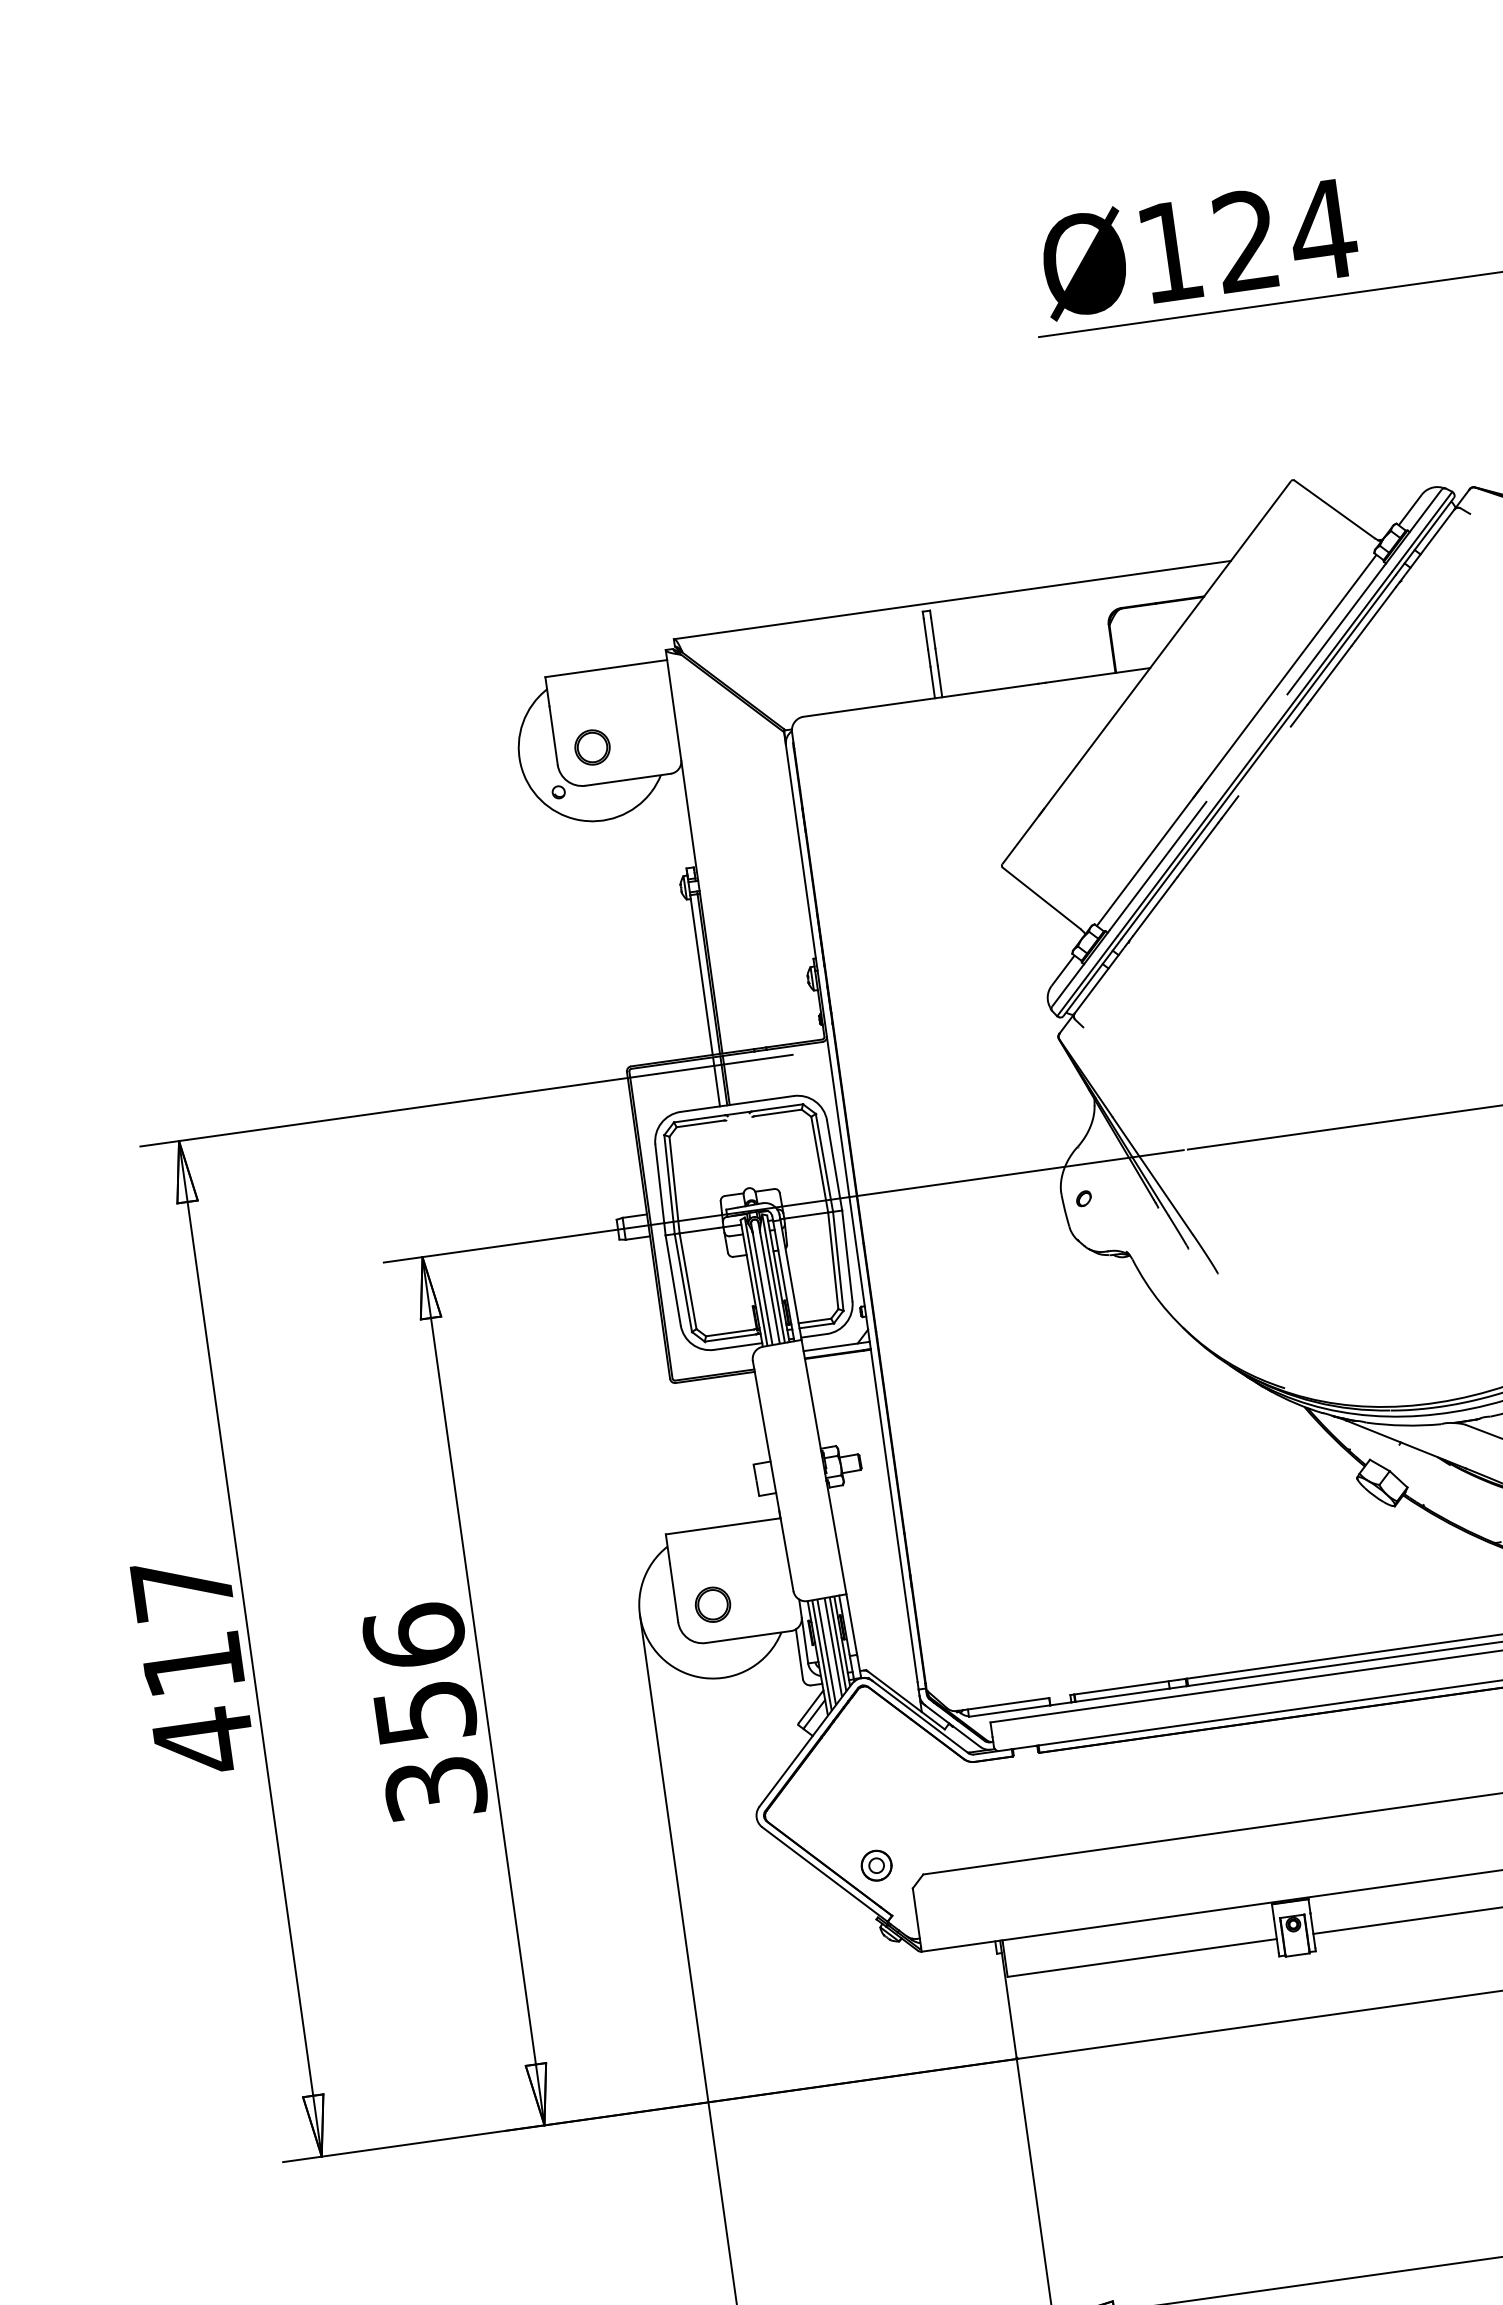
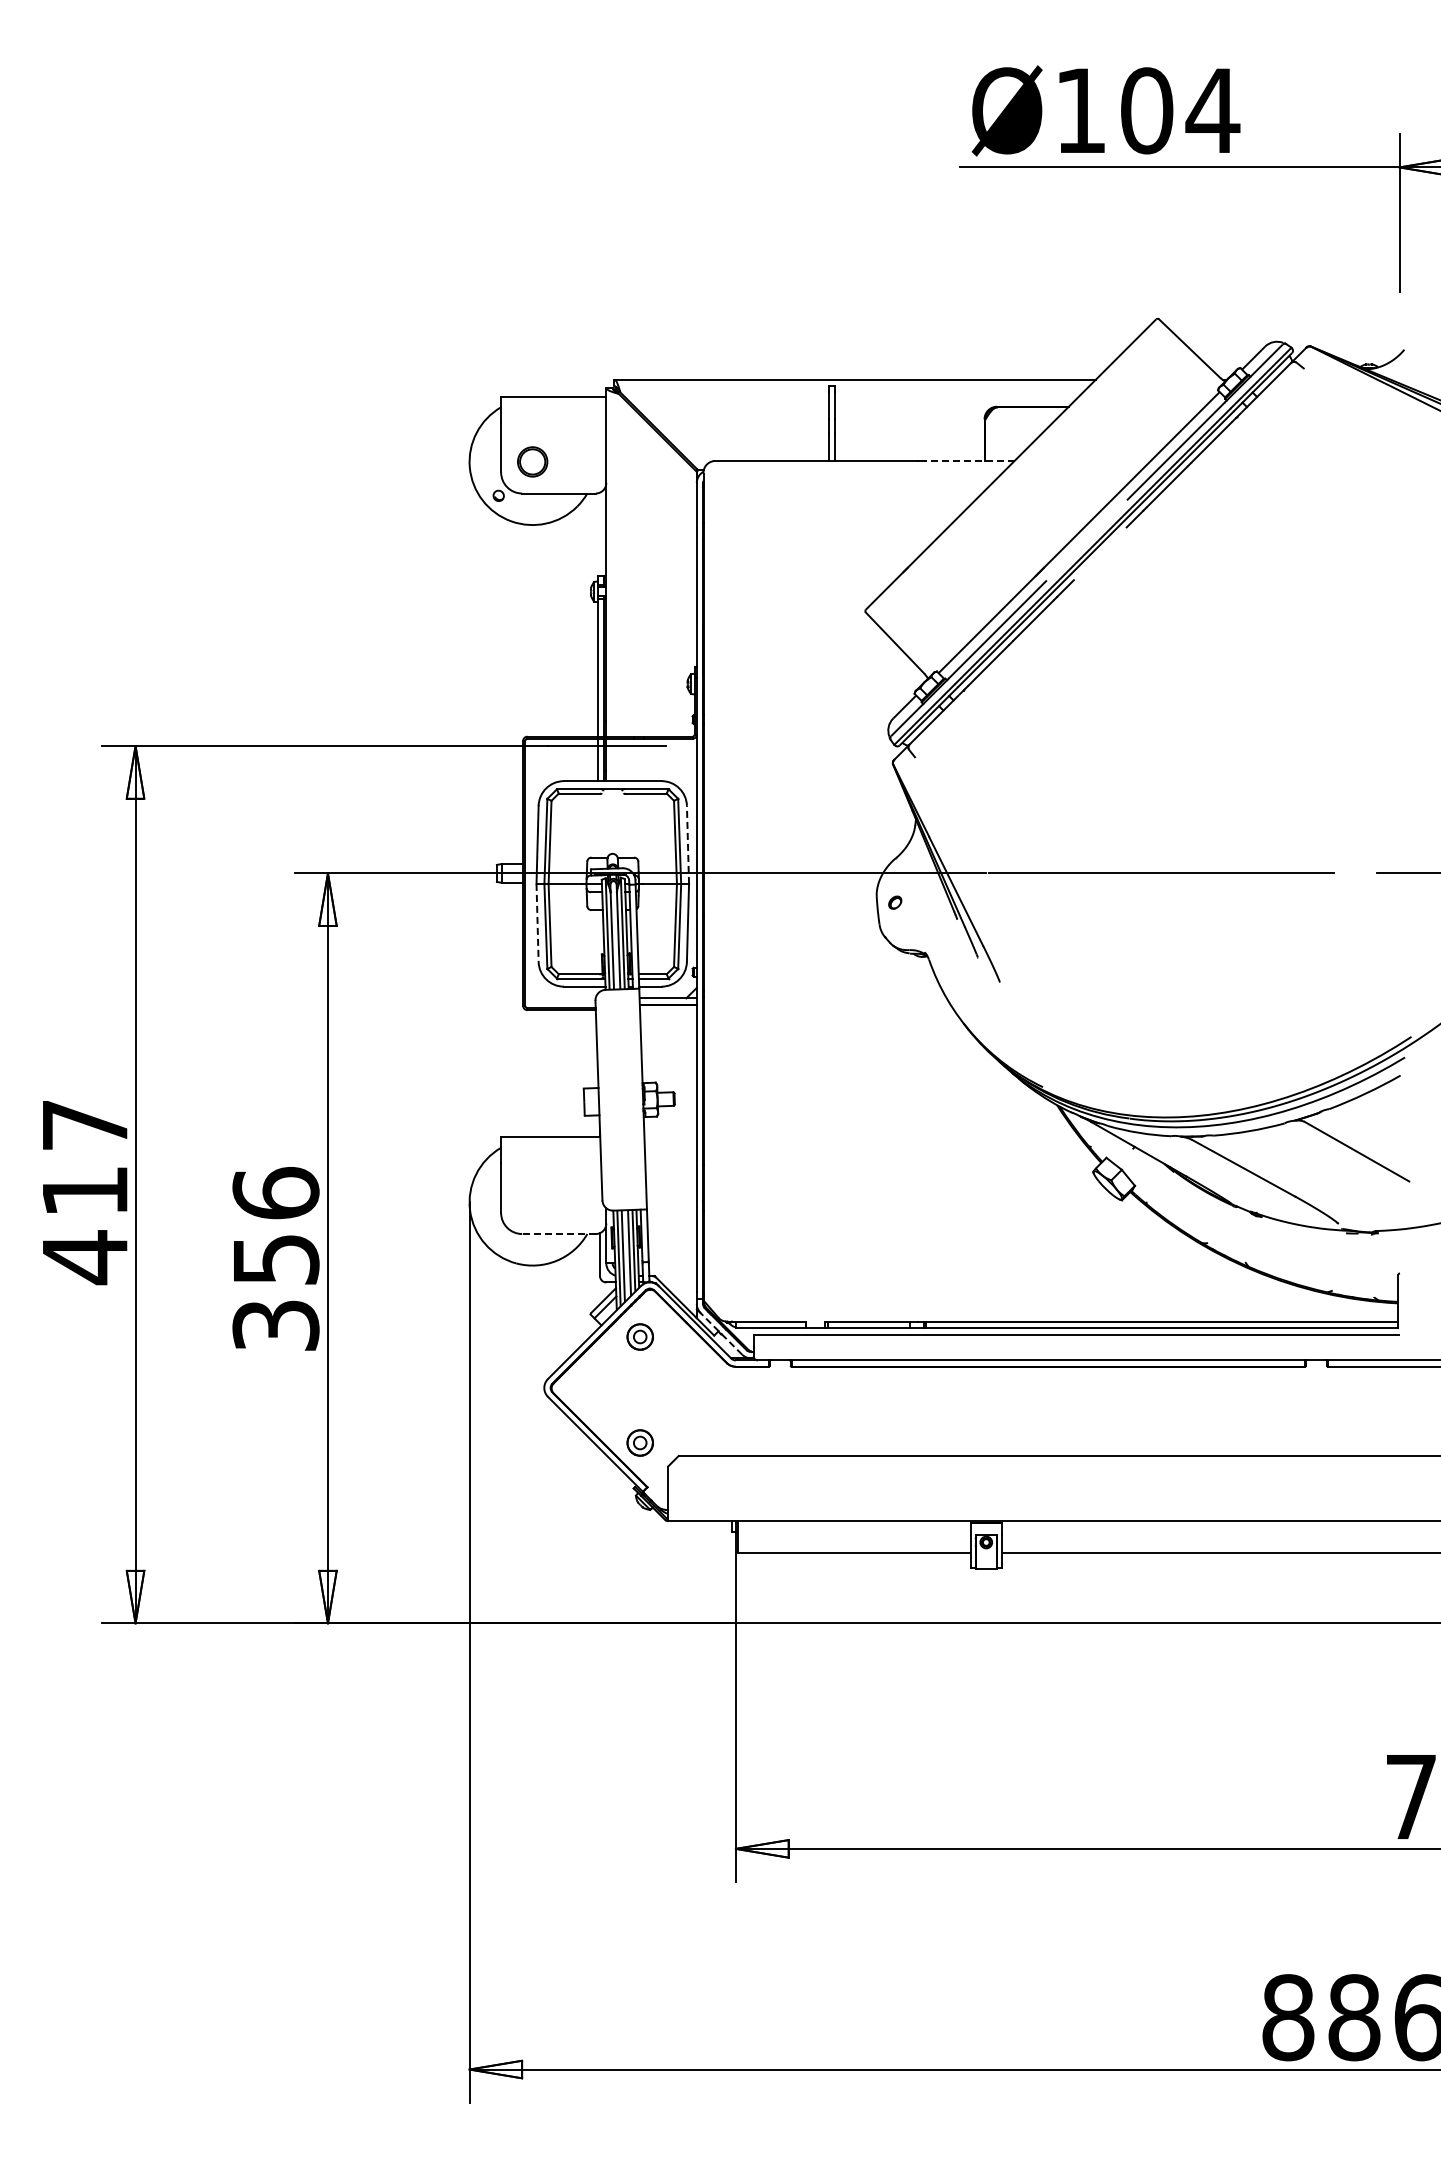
text: (1247, 240) -> (1147, 110), Ø124 -> Ø104
line: (1096, 676) -> (968, 461), solid -> dashed
line: (833, 1165) -> (687, 844), solid -> dashed
line: (673, 1281) -> (537, 923), solid -> dashed
part: (712, 1604) -> (532, 1202), removed
line: (748, 1637) -> (558, 1234), solid -> dashed
line: (951, 1725) -> (720, 1333), solid -> dashed
part: (858, 1742) -> (639, 1336), added

